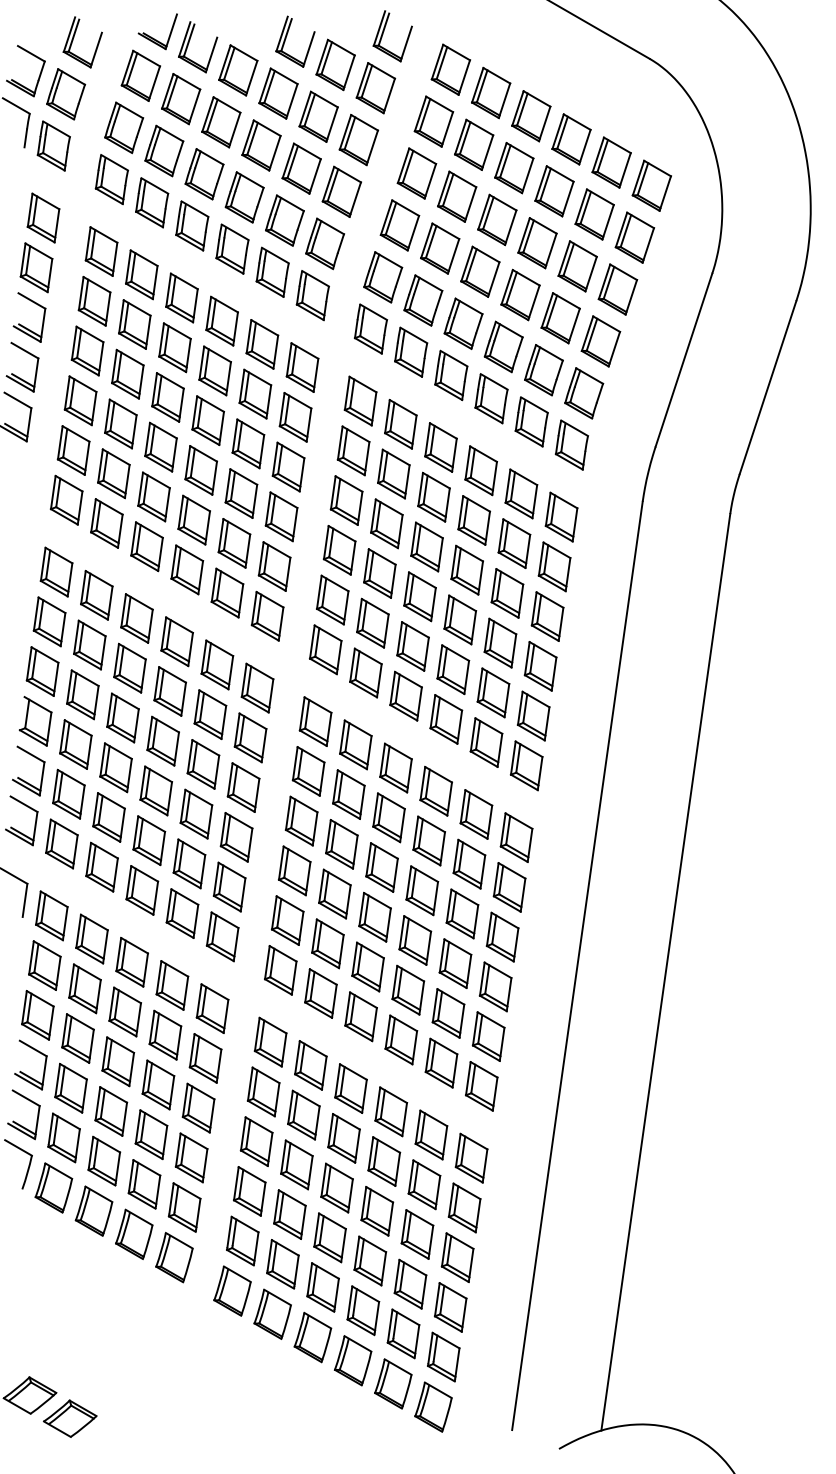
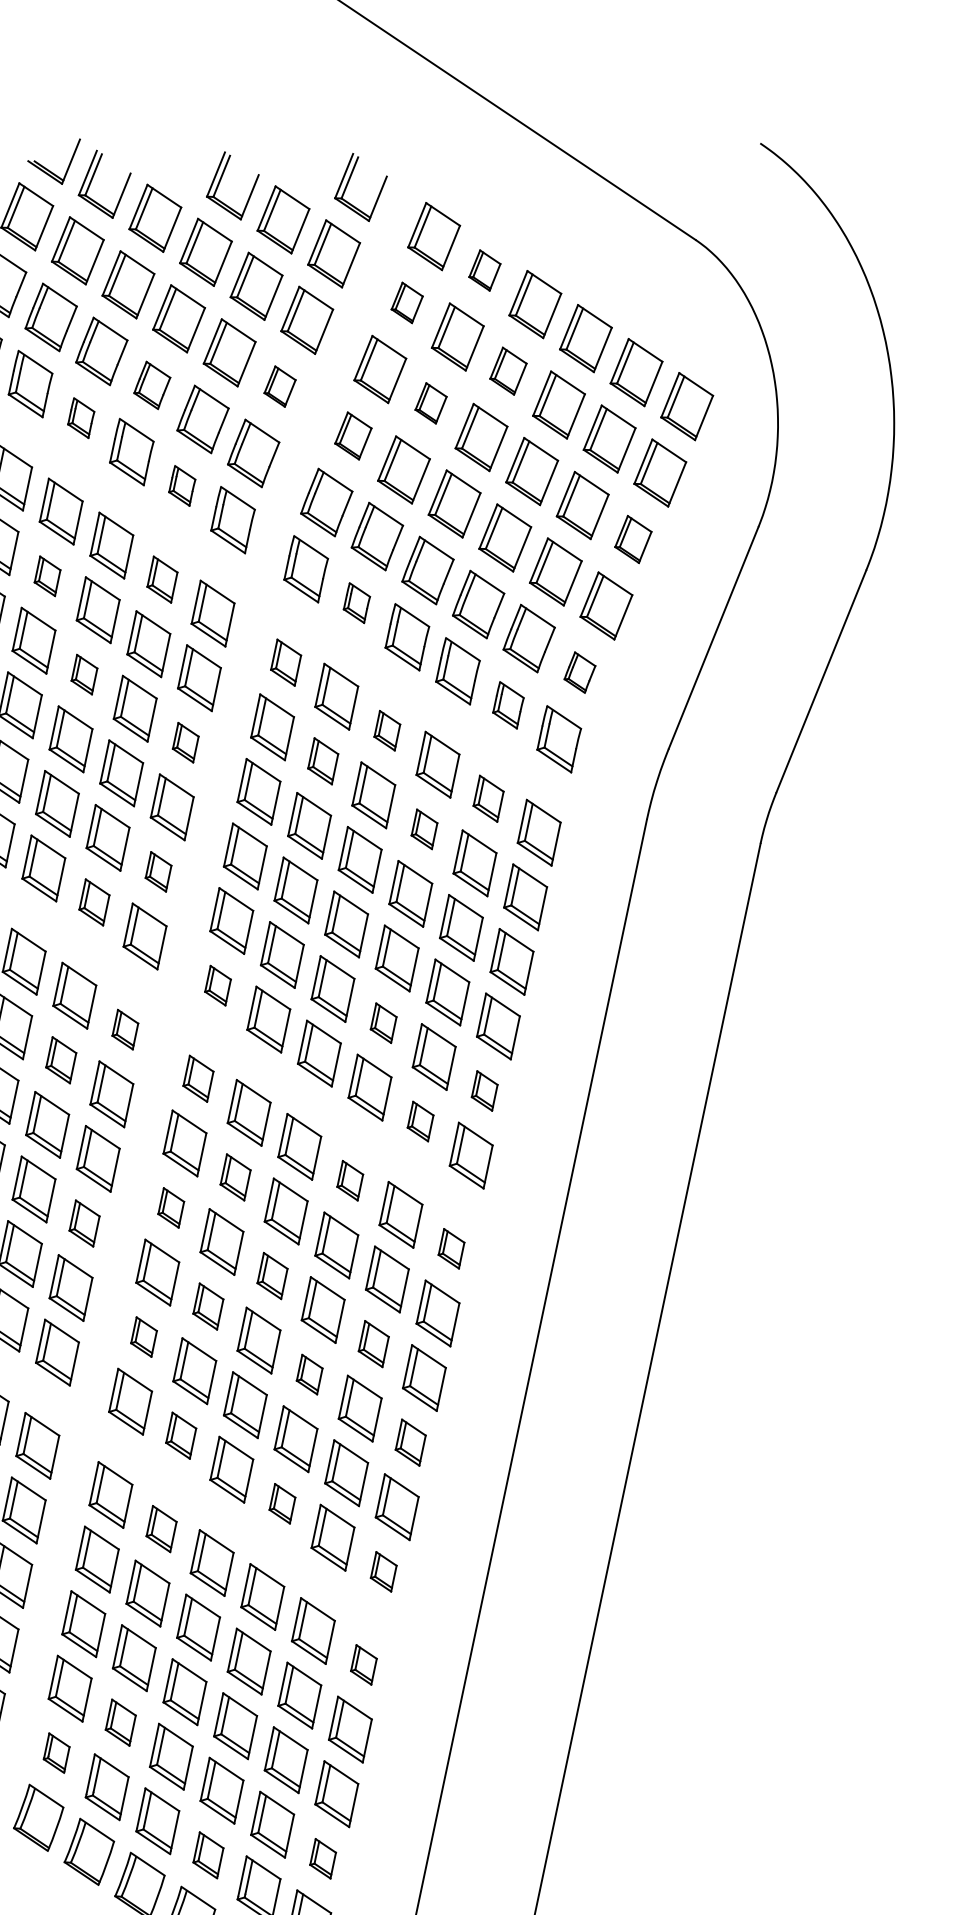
part: (491, 92) -> (485, 269), size x0.6
part: (433, 121) -> (406, 302), size x0.6
part: (514, 168) -> (508, 371), size x0.7
part: (341, 191) -> (279, 386), size x0.6
part: (457, 196) -> (431, 403), size x0.6
part: (244, 197) -> (152, 385), size x0.7
part: (192, 225) -> (81, 417), size x0.6
part: (399, 225) -> (352, 436), size x0.7
part: (272, 271) -> (182, 484), size x0.6
part: (617, 289) -> (632, 539), size x0.7
part: (262, 344) -> (162, 579), size x0.7
part: (174, 347) -> (46, 575), size x0.6
part: (411, 351) -> (357, 602), size x0.6
part: (584, 393) -> (580, 672), size x0.6
part: (360, 400) -> (286, 661), size x0.7
part: (207, 420) -> (83, 674), size x0.6
part: (531, 421) -> (508, 704), size x0.7
part: (440, 447) -> (386, 730), size x0.6
part: (288, 466) -> (185, 742), size x0.6
part: (393, 473) -> (322, 760), size x0.7
part: (521, 493) -> (488, 798), size x0.7
part: (474, 520) -> (424, 829), size x0.6
part: (274, 566) -> (158, 871), size x0.6
part: (227, 592) -> (94, 901), size x0.7
part: (325, 649) -> (217, 985), size x0.6
part: (453, 669) -> (383, 1022), size x0.6
part: (257, 687) -> (125, 1028), size x0.6
part: (210, 714) -> (61, 1060), size x0.7
part: (533, 715) -> (484, 1090), size x0.6
part: (315, 721) -> (198, 1078), size x0.7
part: (486, 742) -> (420, 1121), size x0.6
part: (435, 790) -> (349, 1179), size x0.6
part: (348, 794) -> (235, 1177), size x0.7
part: (301, 820) -> (171, 1207), size x0.6
part: (236, 837) -> (84, 1223), size x0.7
part: (516, 837) -> (451, 1248), size x0.6
part: (381, 867) -> (271, 1275), size x0.7
part: (334, 893) -> (207, 1305), size x0.7
part: (462, 913) -> (373, 1343), size x0.7
part: (287, 920) -> (143, 1336), size x0.6
part: (415, 940) -> (309, 1374), size x0.6
part: (495, 986) -> (410, 1442), size x0.7
part: (320, 993) -> (180, 1435), size x0.7
part: (401, 1039) -> (282, 1503), size x0.6
part: (310, 1065) -> (161, 1529), size x0.7
part: (481, 1086) -> (383, 1571), size x0.6
part: (471, 1157) -> (363, 1664), size x0.6
part: (289, 1214) -> (120, 1722), size x0.7
part: (242, 1240) -> (56, 1752), size x0.6
part: (450, 1307) -> (322, 1858), size x0.6
part: (363, 1310) -> (208, 1854), size x0.7

